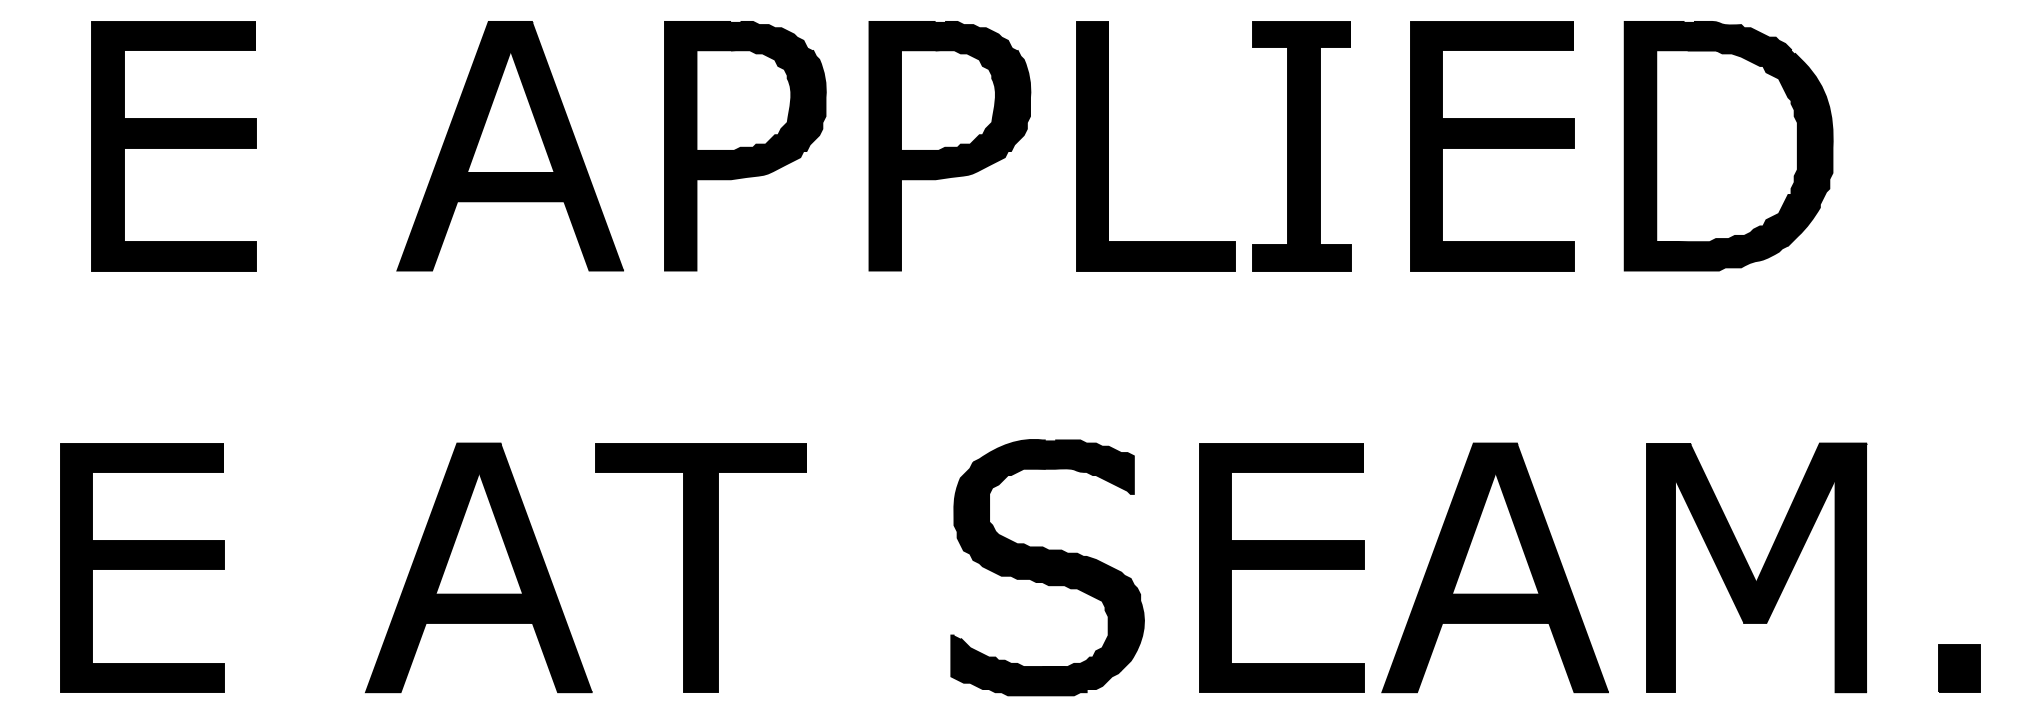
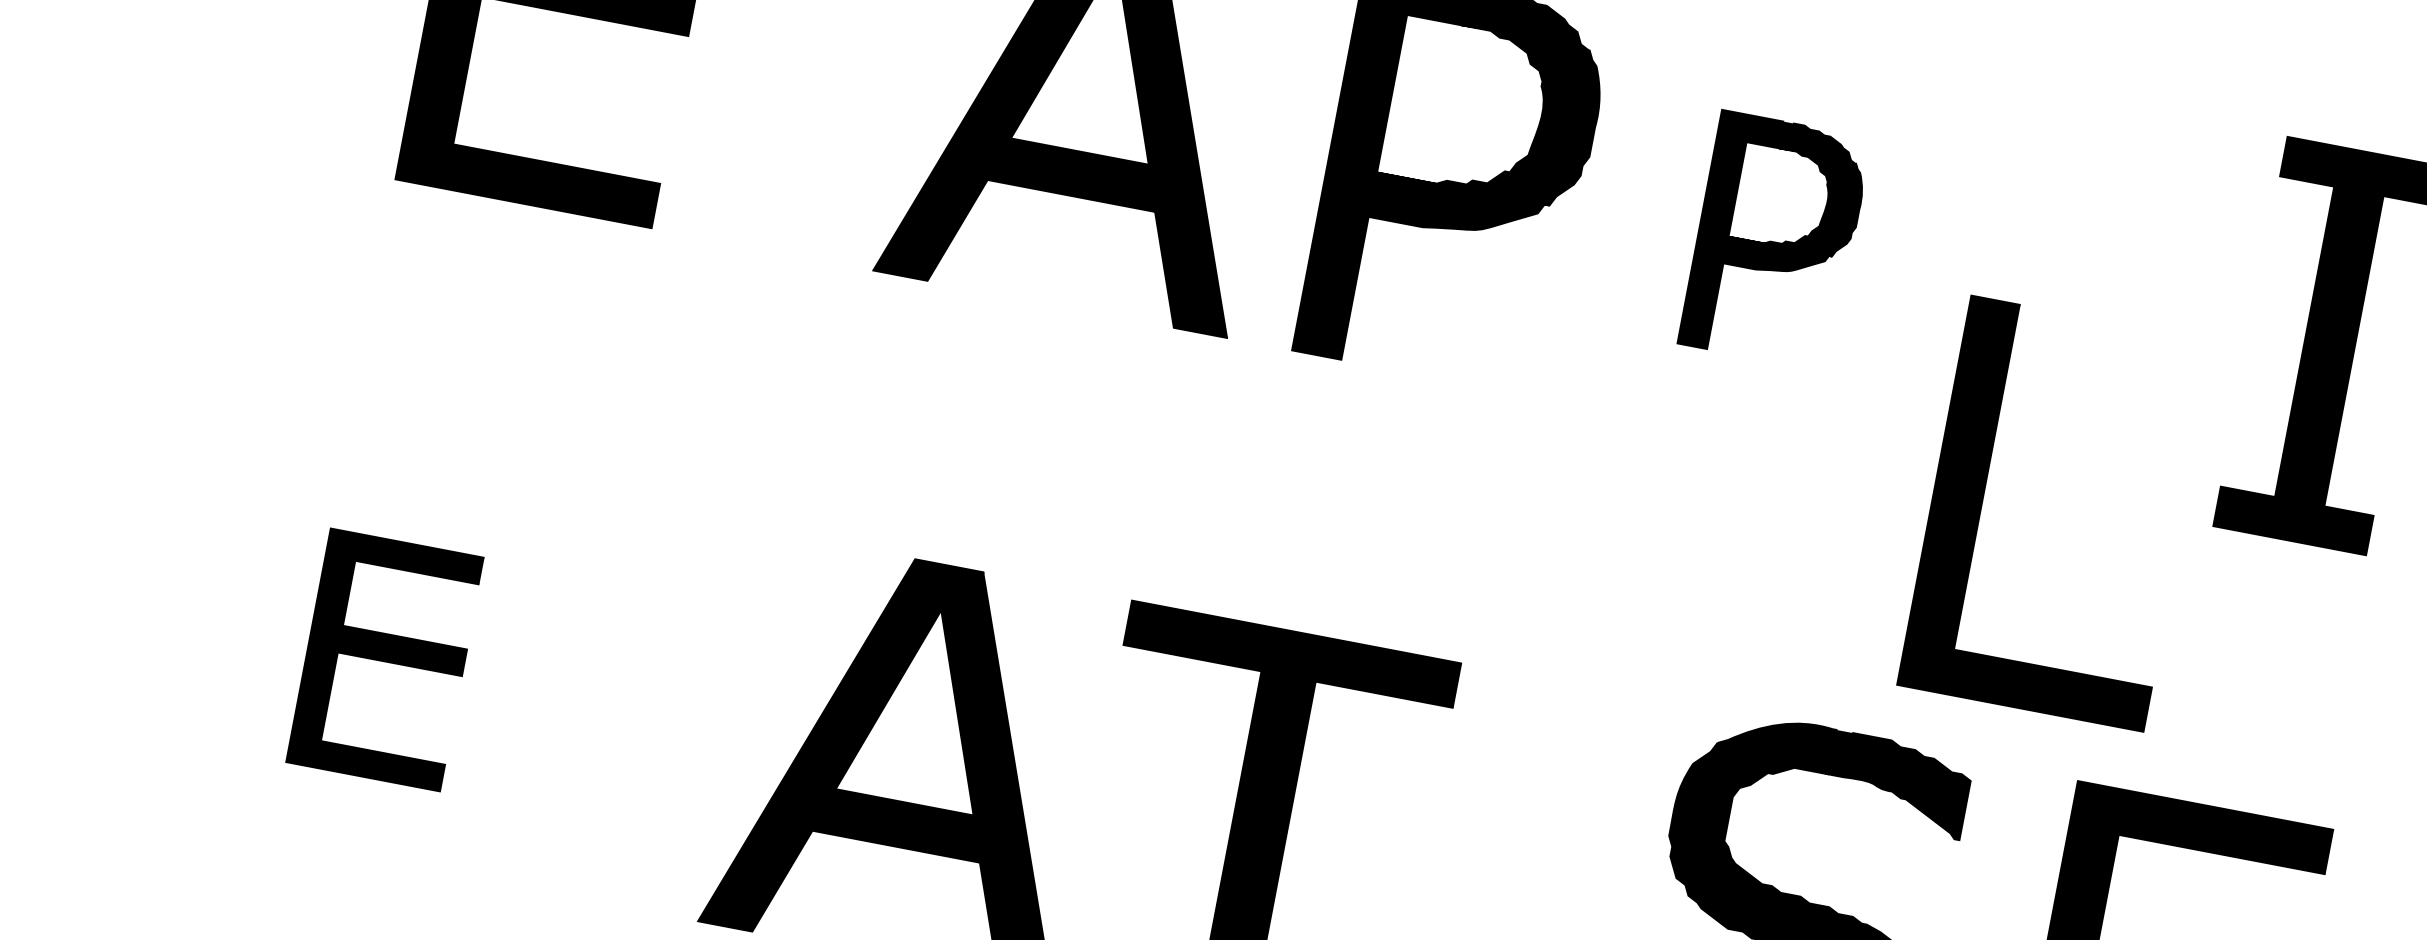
part: (949, 146) -> (1774, 241), size x0.6
part: (1108, 146) -> (1983, 500), moved
part: (142, 567) -> (385, 659), size x0.6

